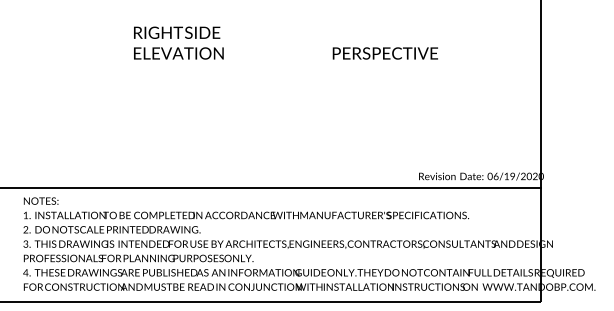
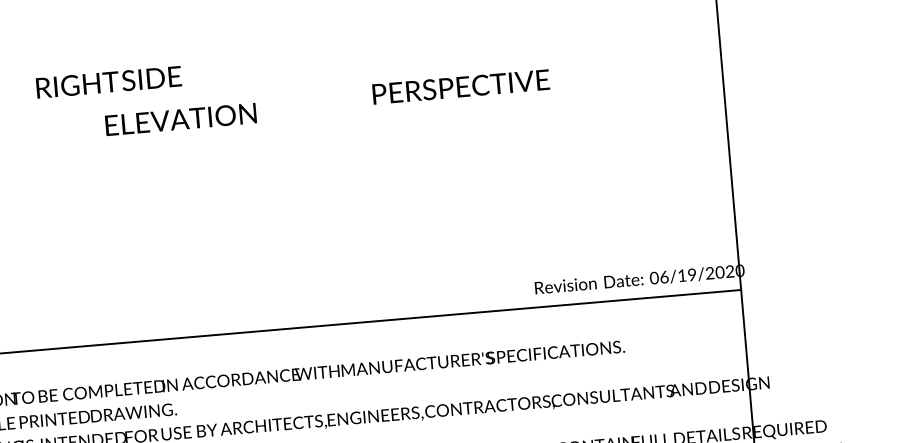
text: (178, 53) -> (180, 119), moved

